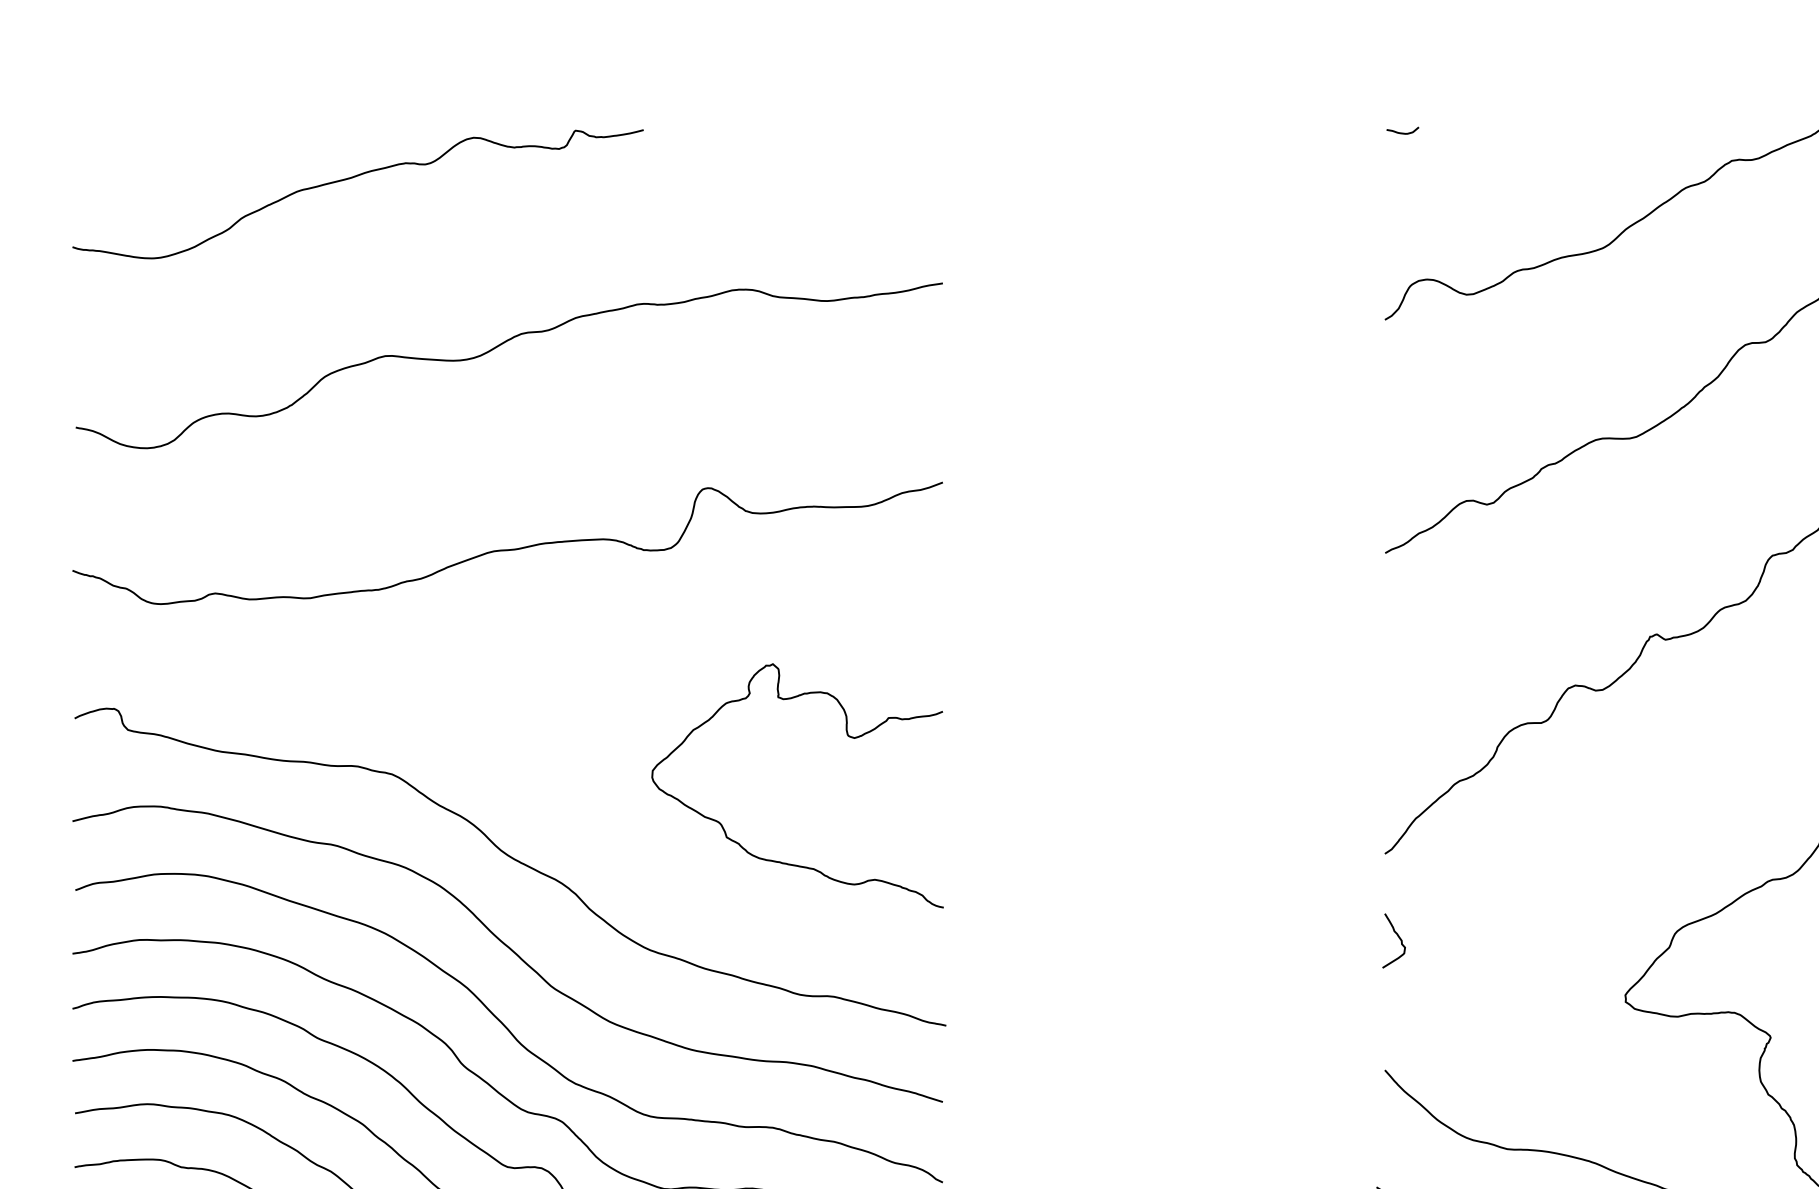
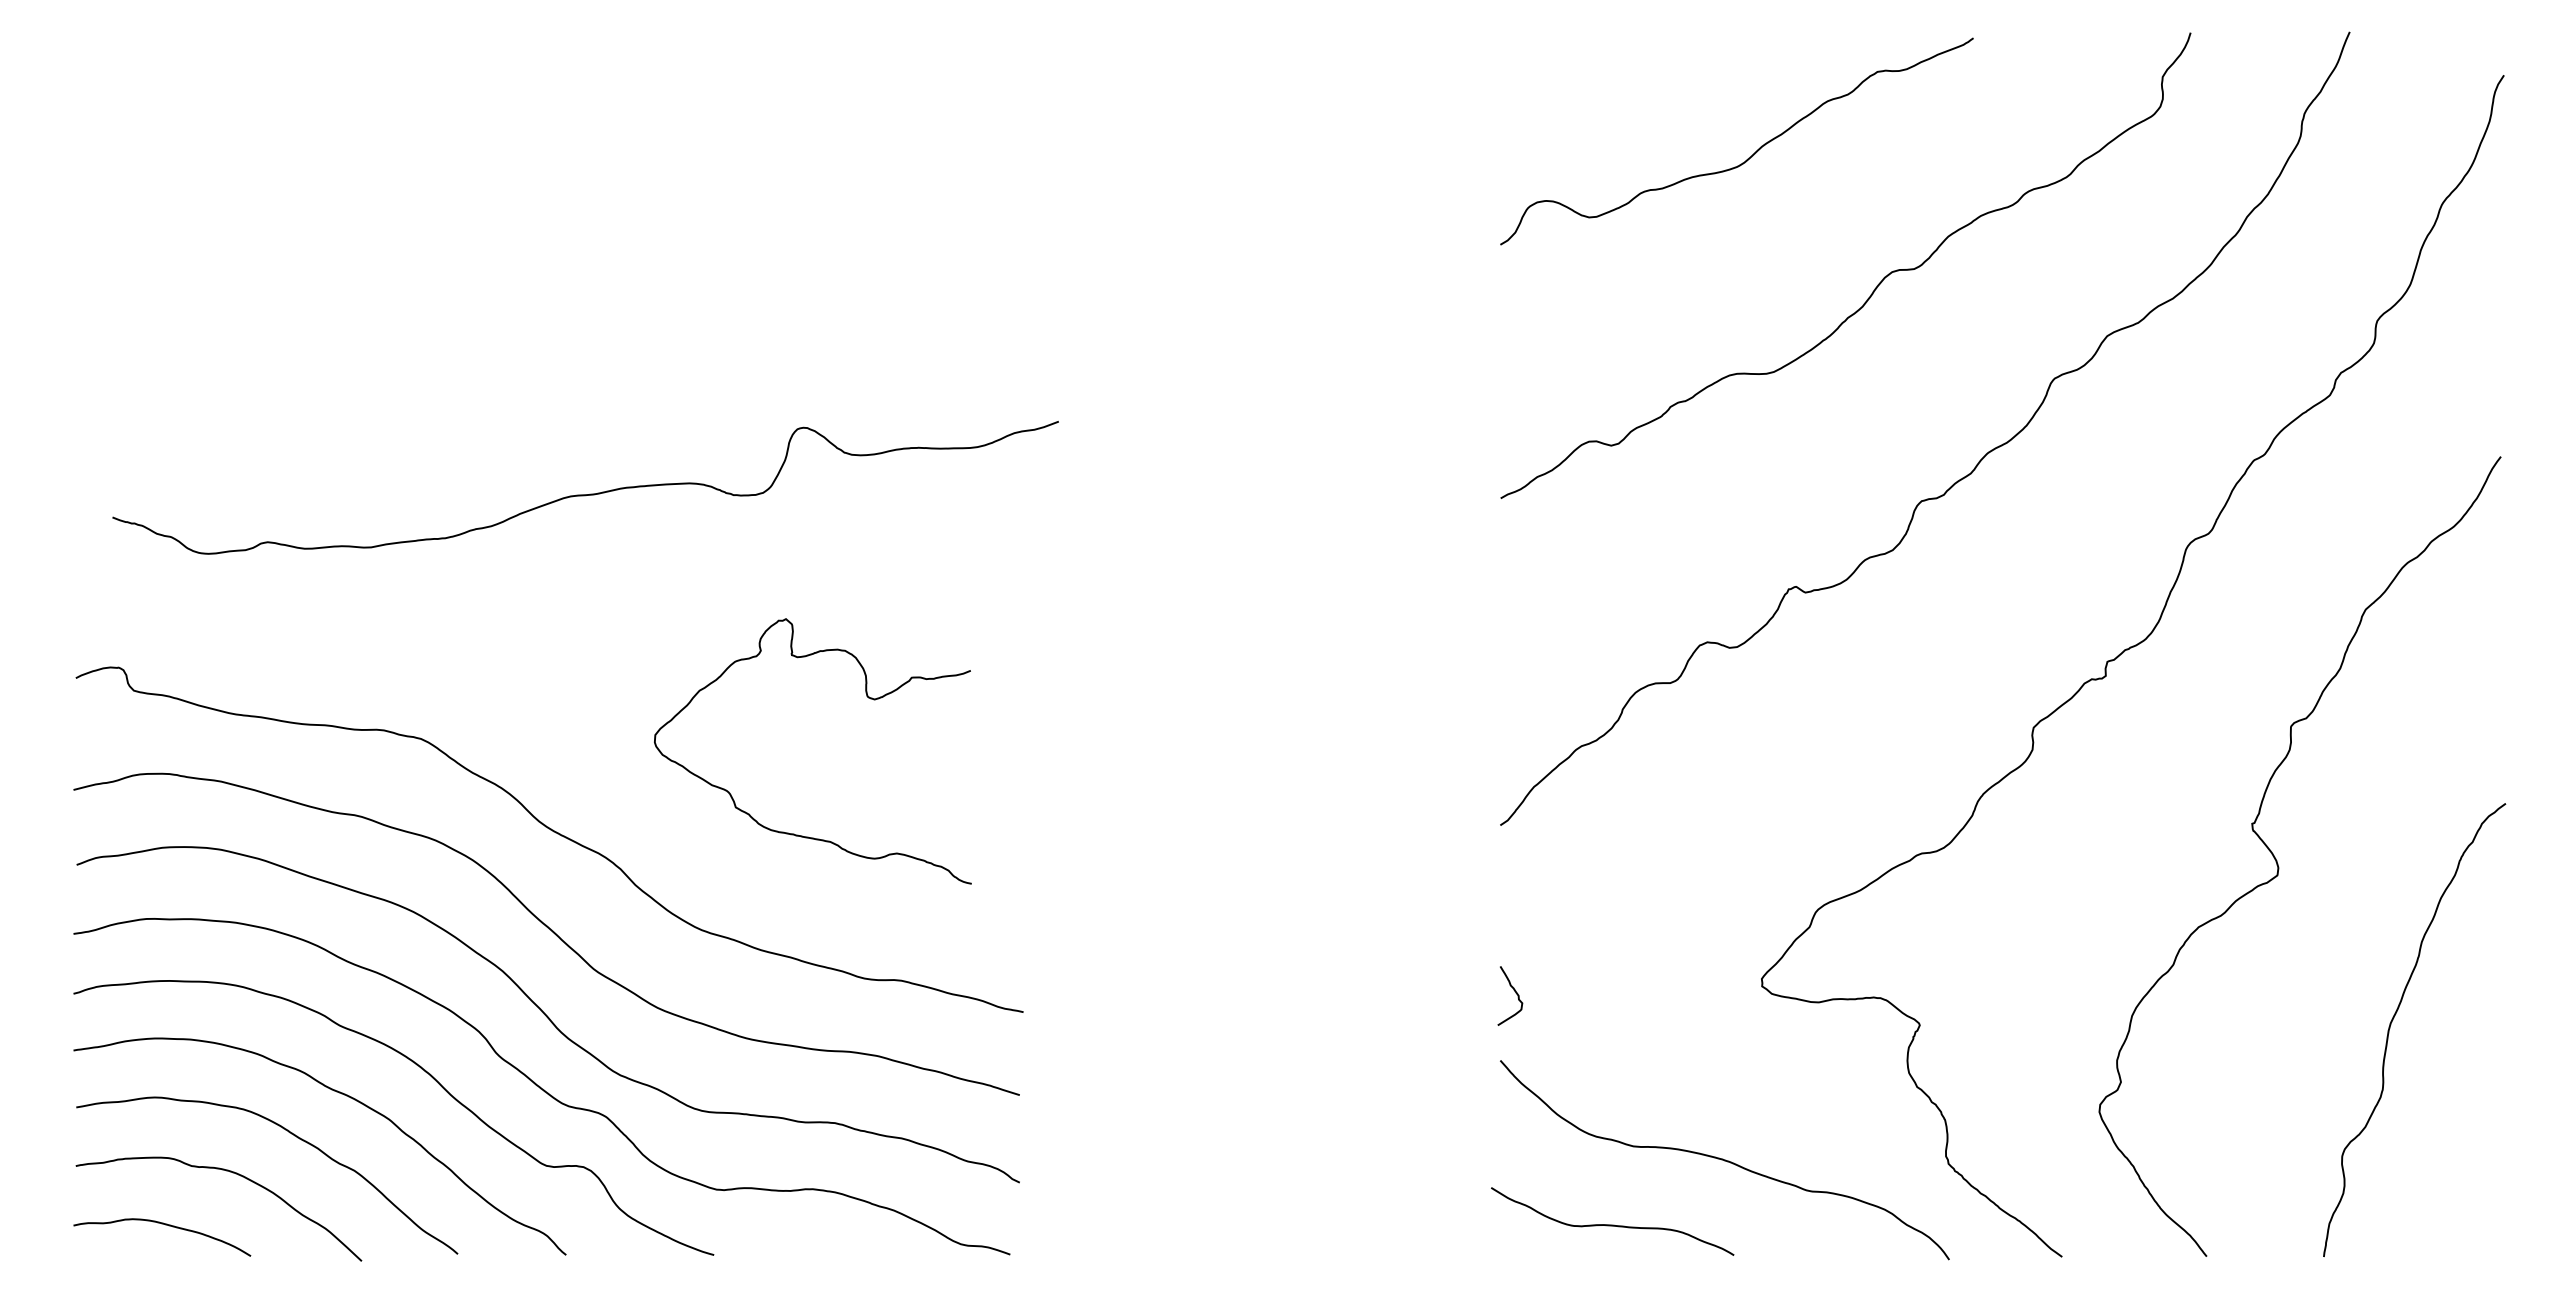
curve: (1402, 132) -> (1519, 41), removed
curve: (353, 177) -> (379, 90), removed
curve: (498, 347) -> (536, 274), removed
curve: (507, 549) -> (585, 494), moved
curve: (846, 735) -> (866, 696), moved
curve: (1398, 938) -> (1515, 993), moved

